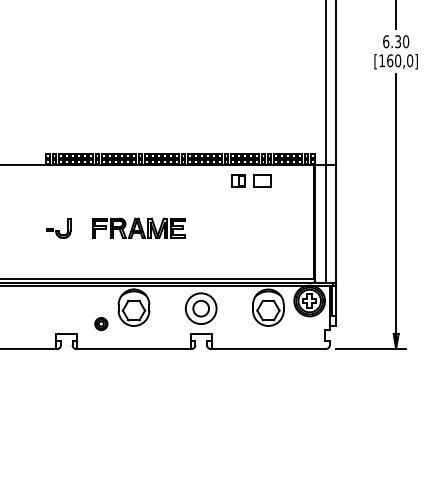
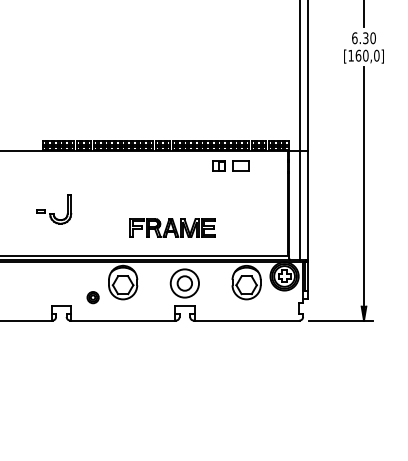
part: (138, 227) -> (172, 227), moved
part: (58, 228) -> (53, 209), size x1.6

